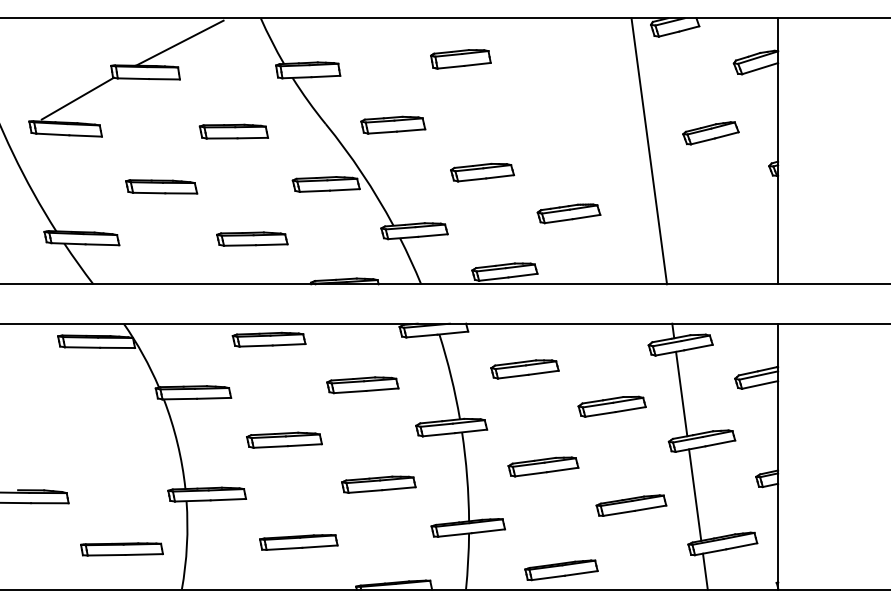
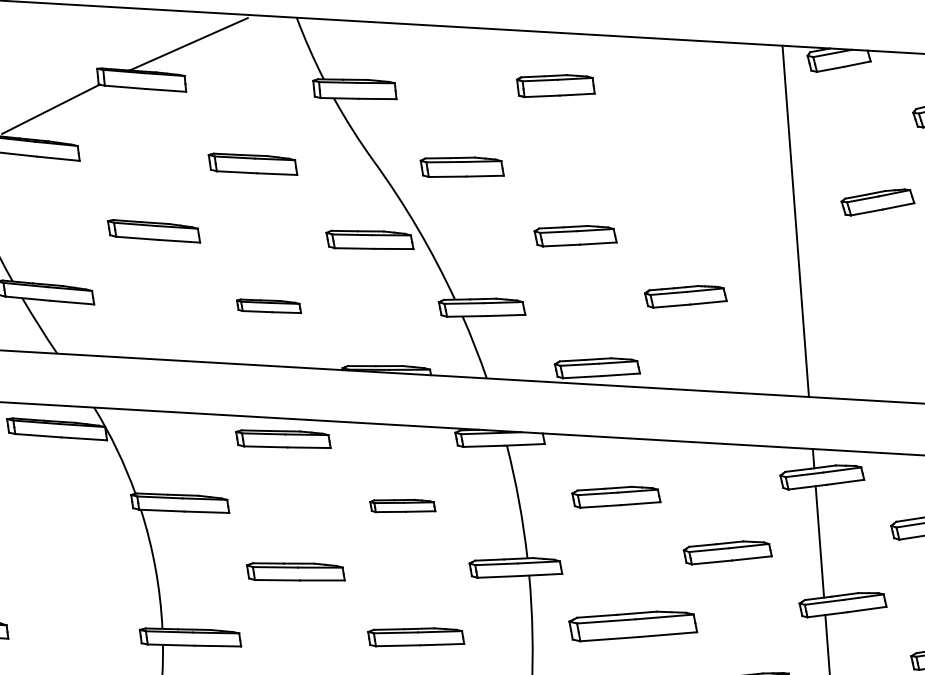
part: (252, 238) -> (269, 305), size x0.7
part: (362, 385) -> (402, 506), size x0.7
part: (543, 466) -> (633, 626), size x1.4

